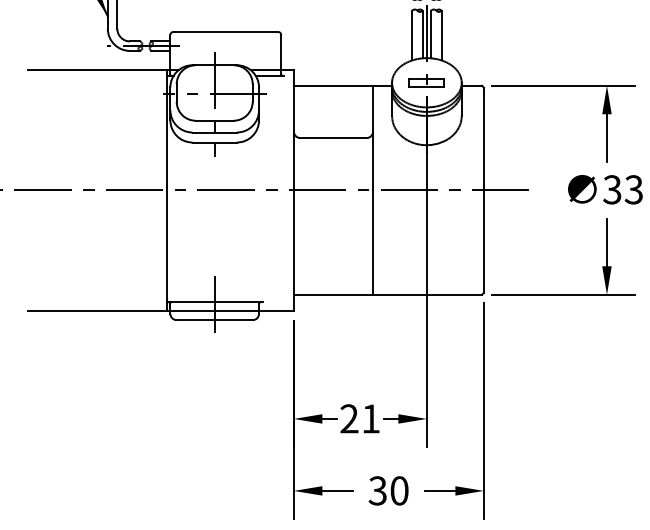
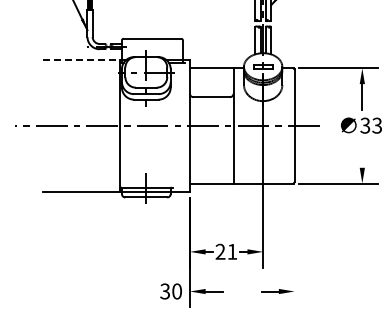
line: (104, 69) -> (85, 59), solid -> dashed
line: (607, 242) -> (362, 154), removed
line: (483, 410) -> (294, 247), removed
text: (387, 490) -> (170, 291), moved

